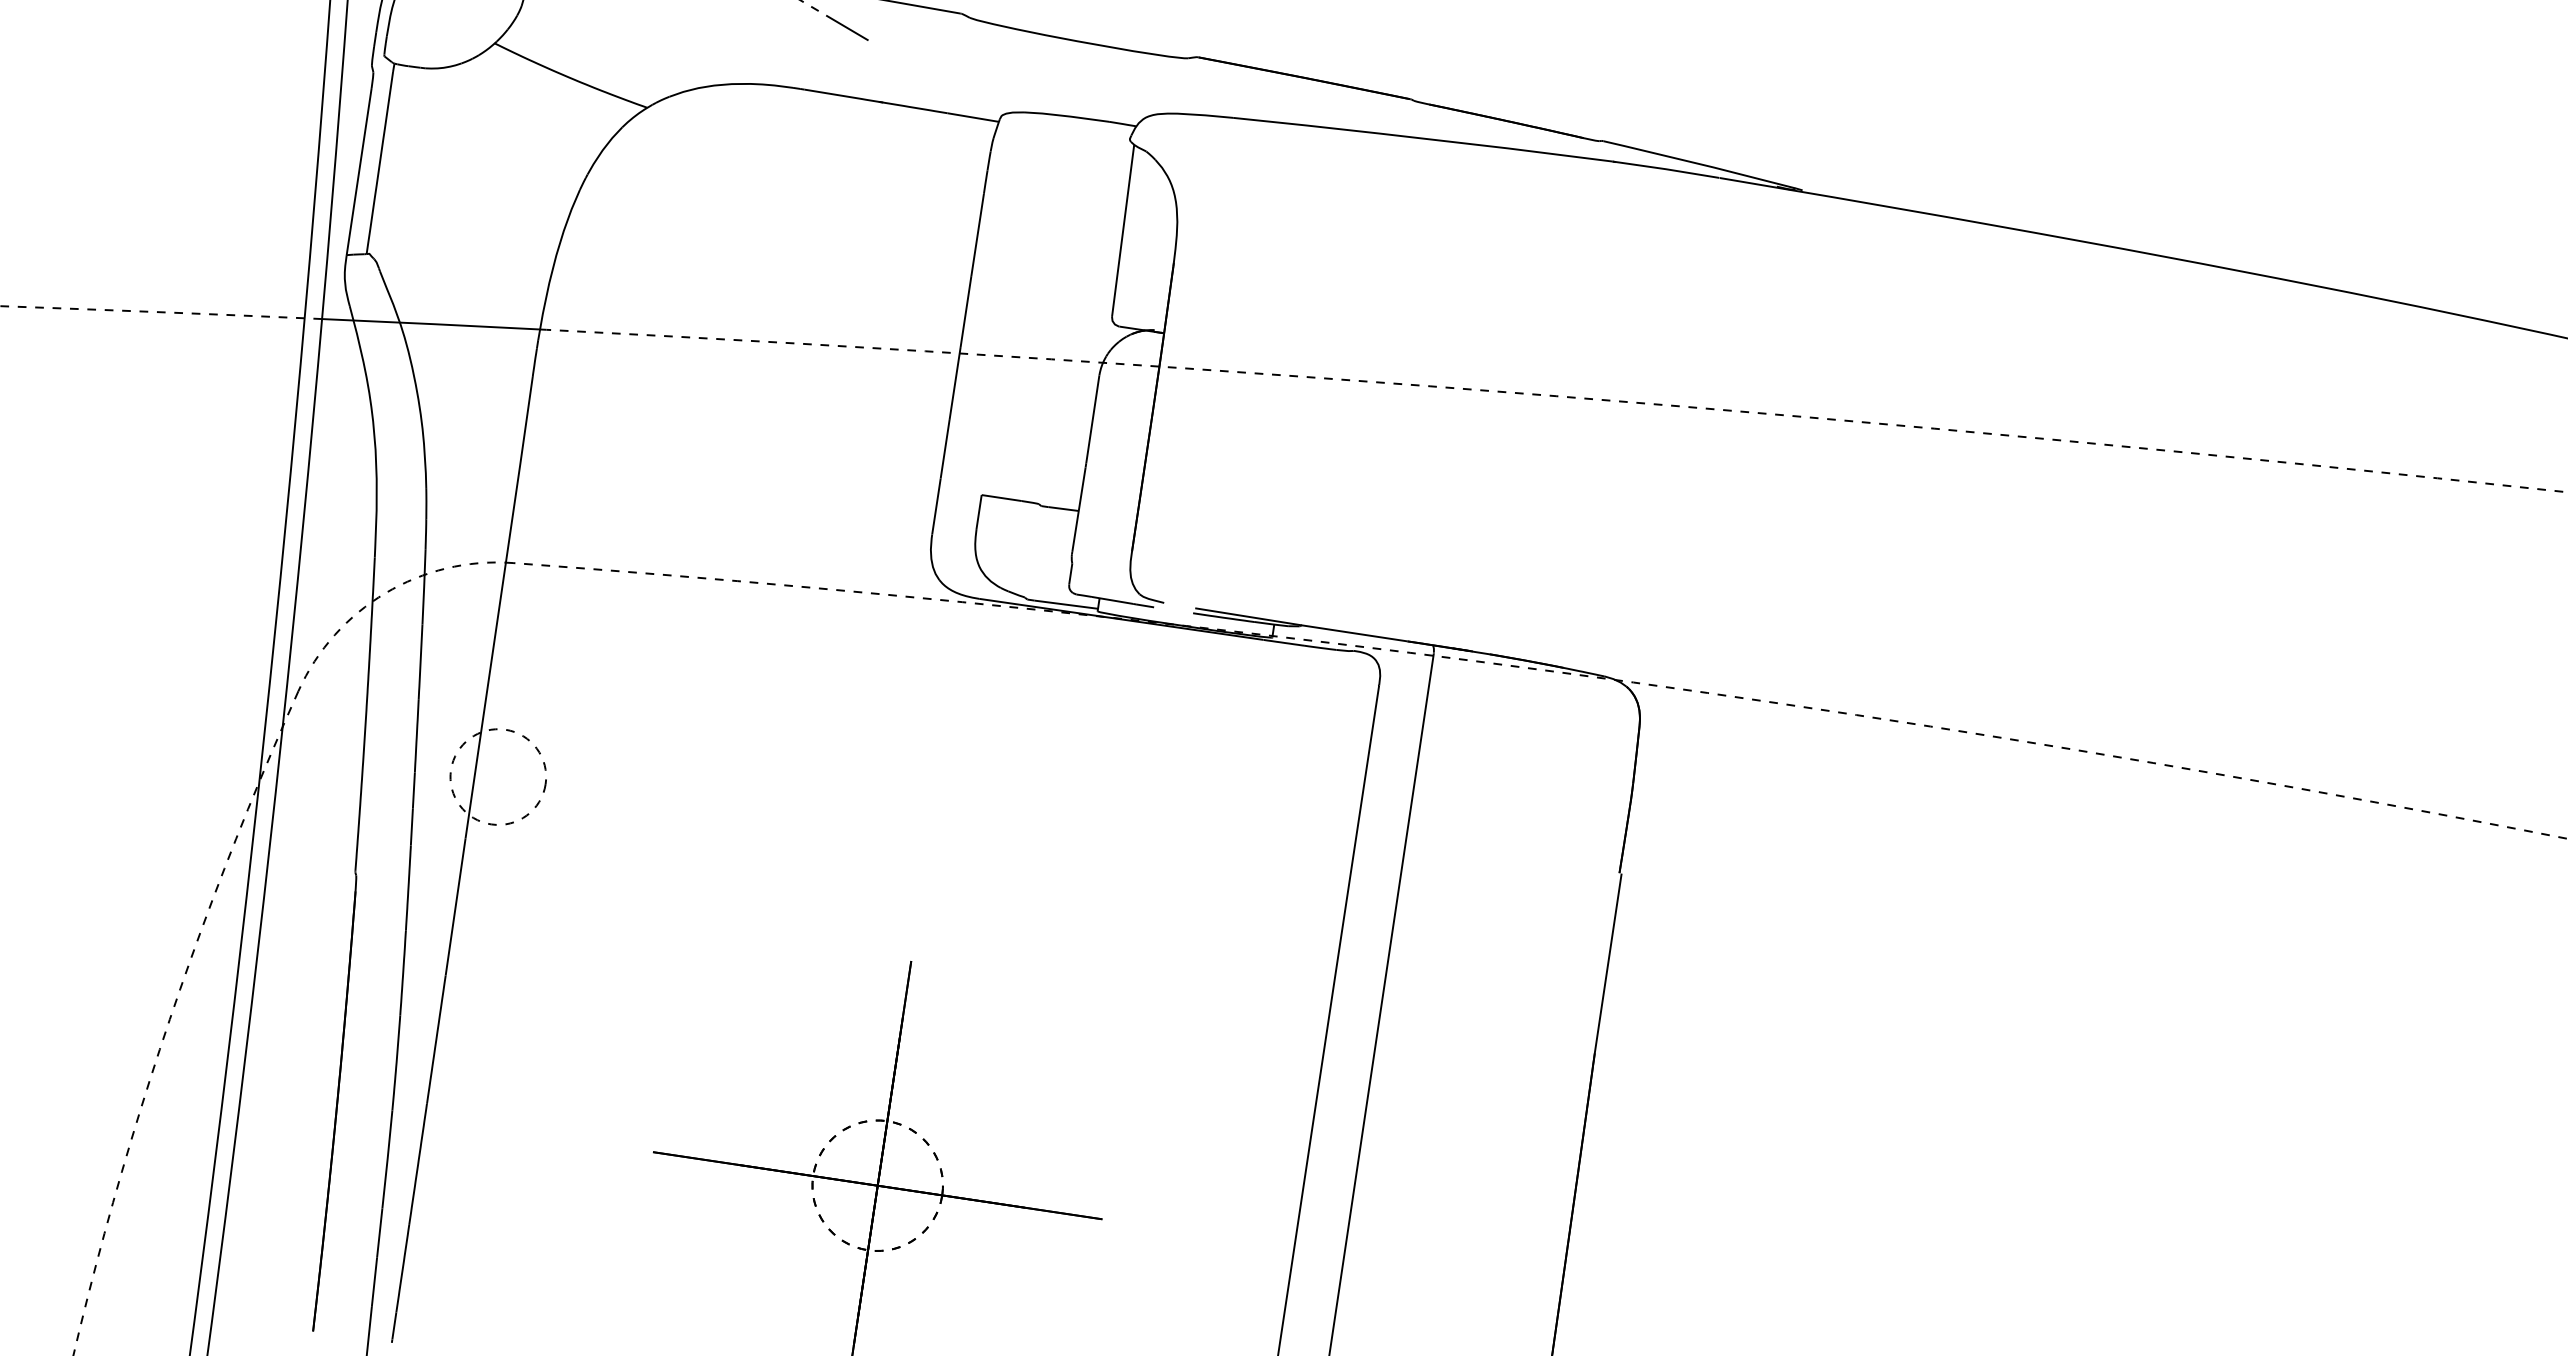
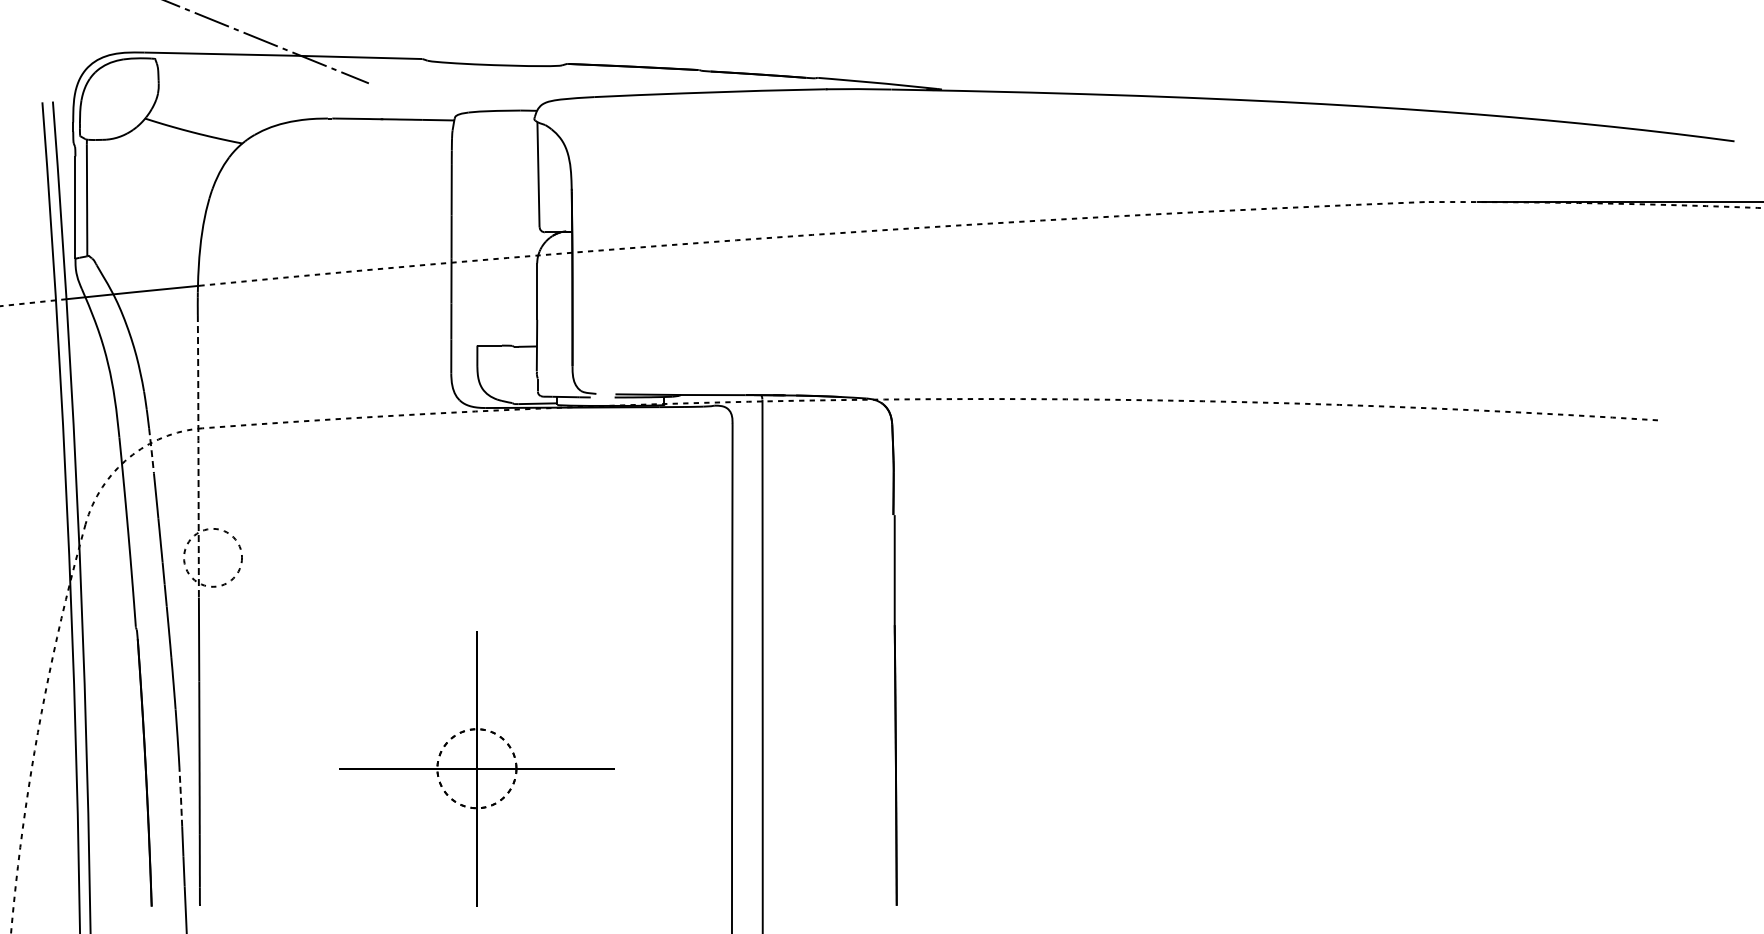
line: (424, 586) -> (151, 450), solid -> dashed
line: (499, 606) -> (198, 455), solid -> dashed
line: (386, 1158) -> (180, 796), solid -> dashed

